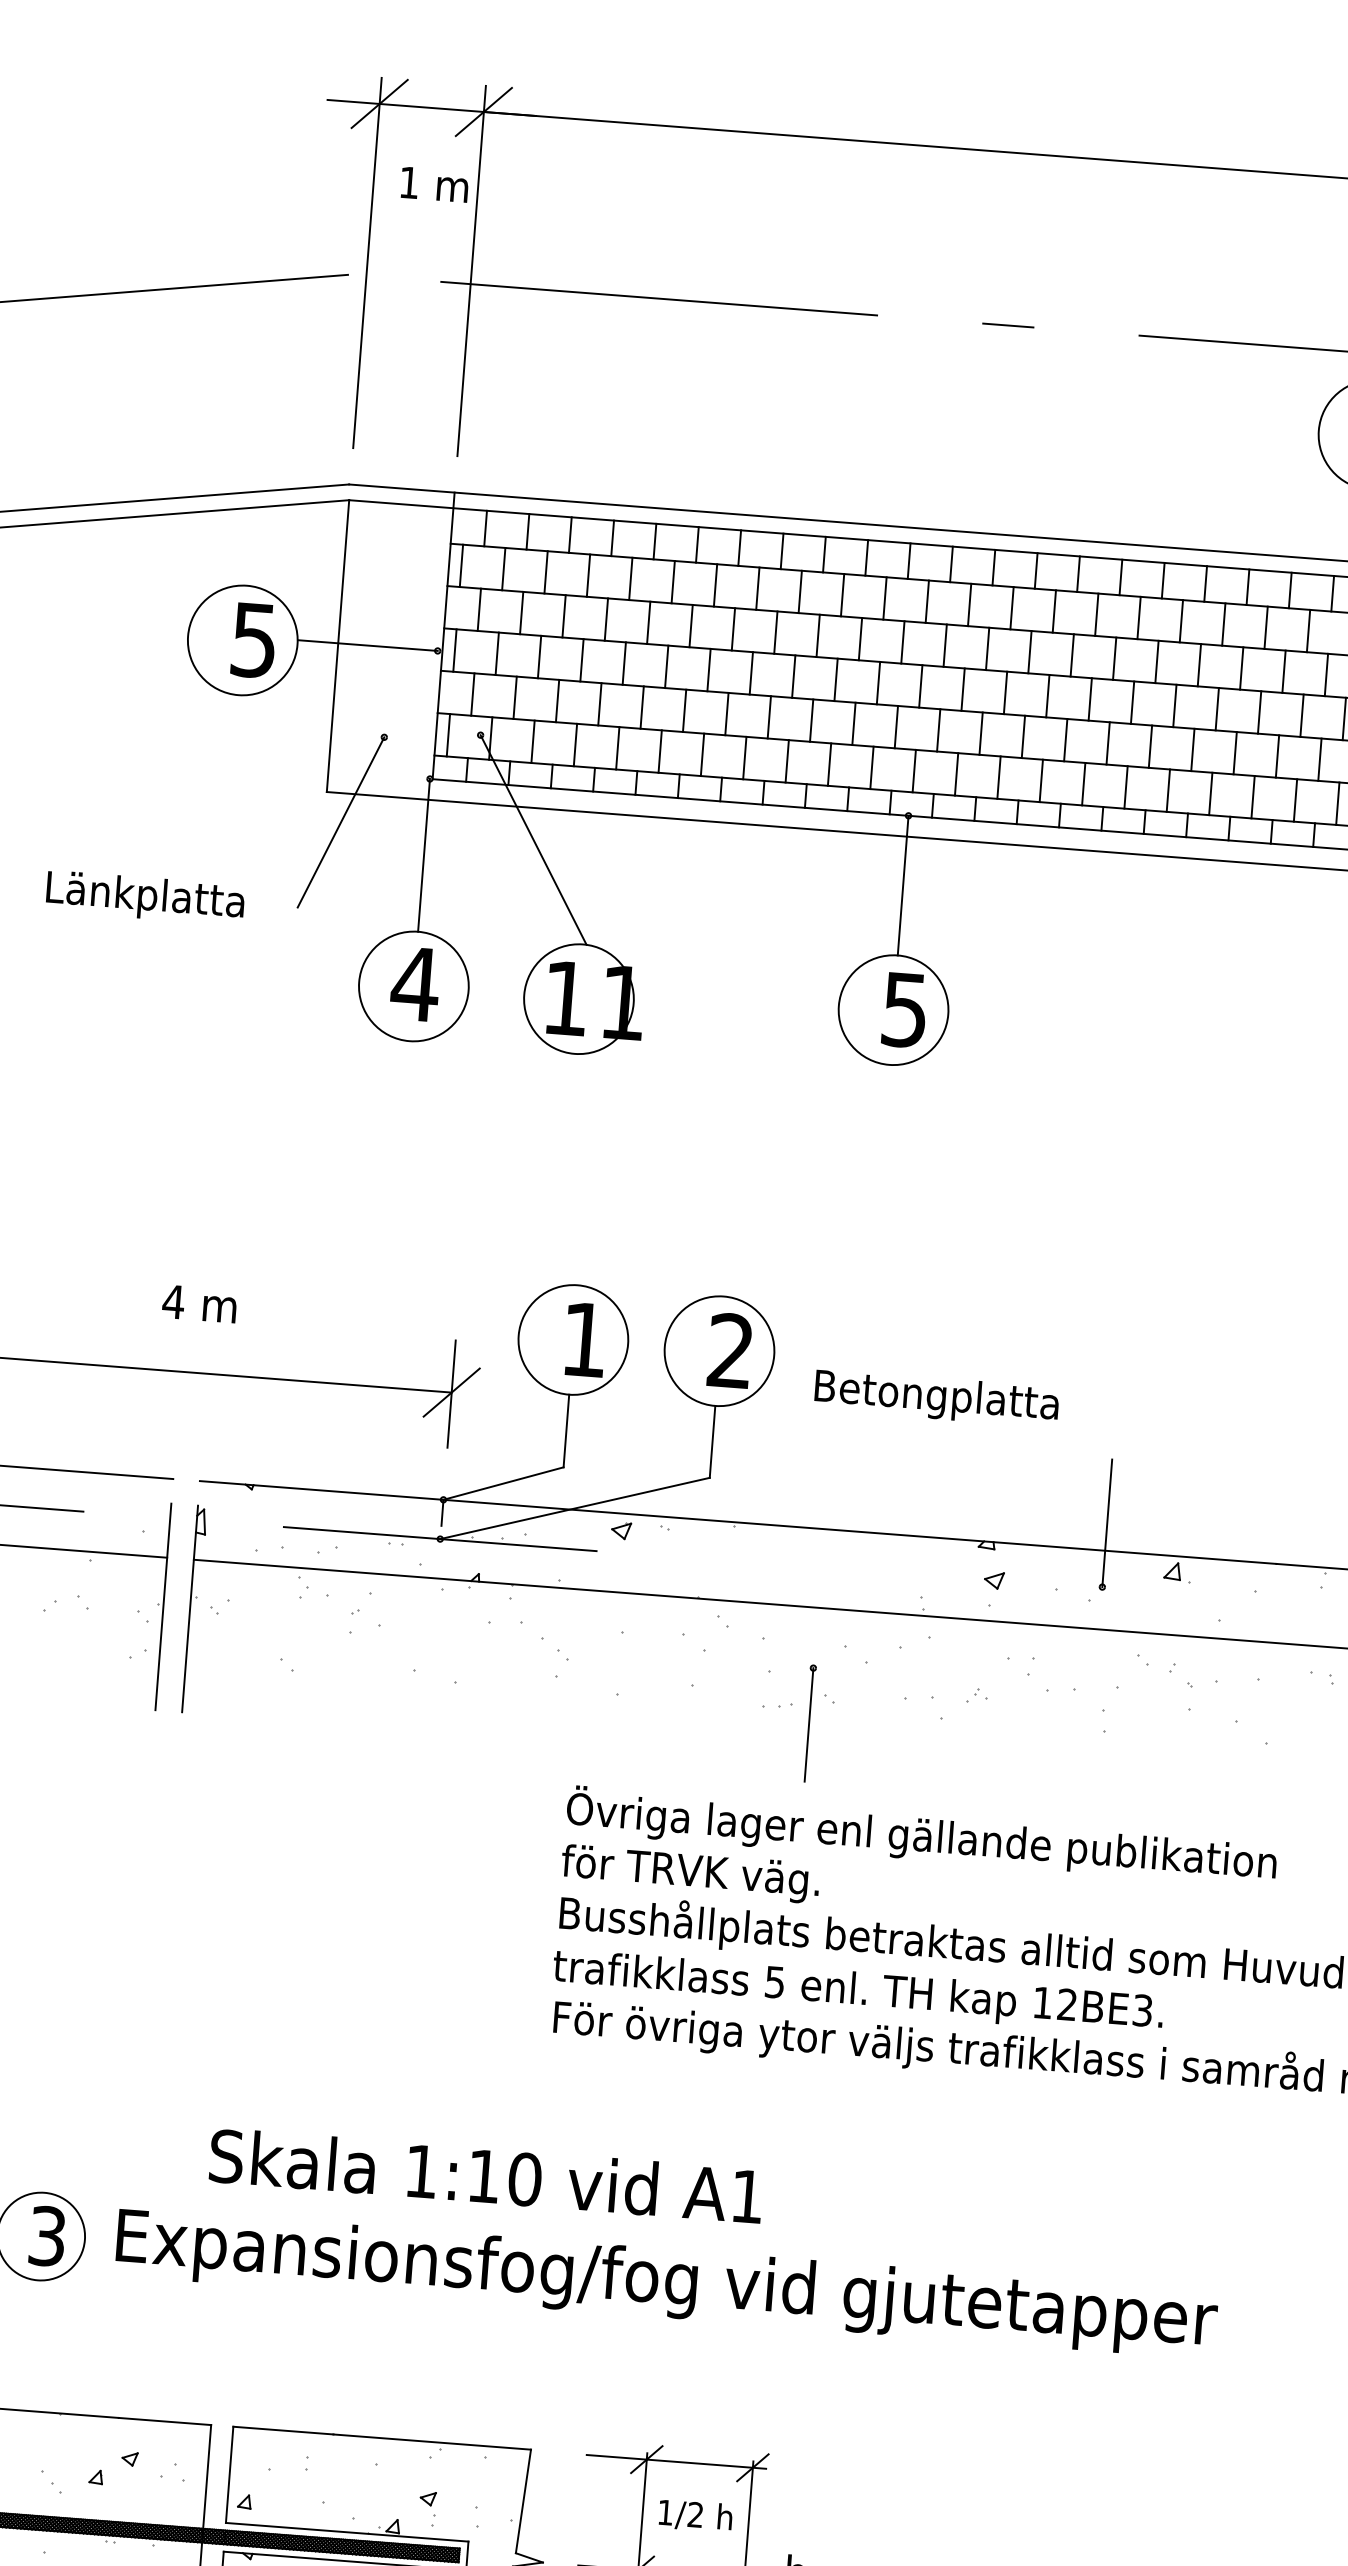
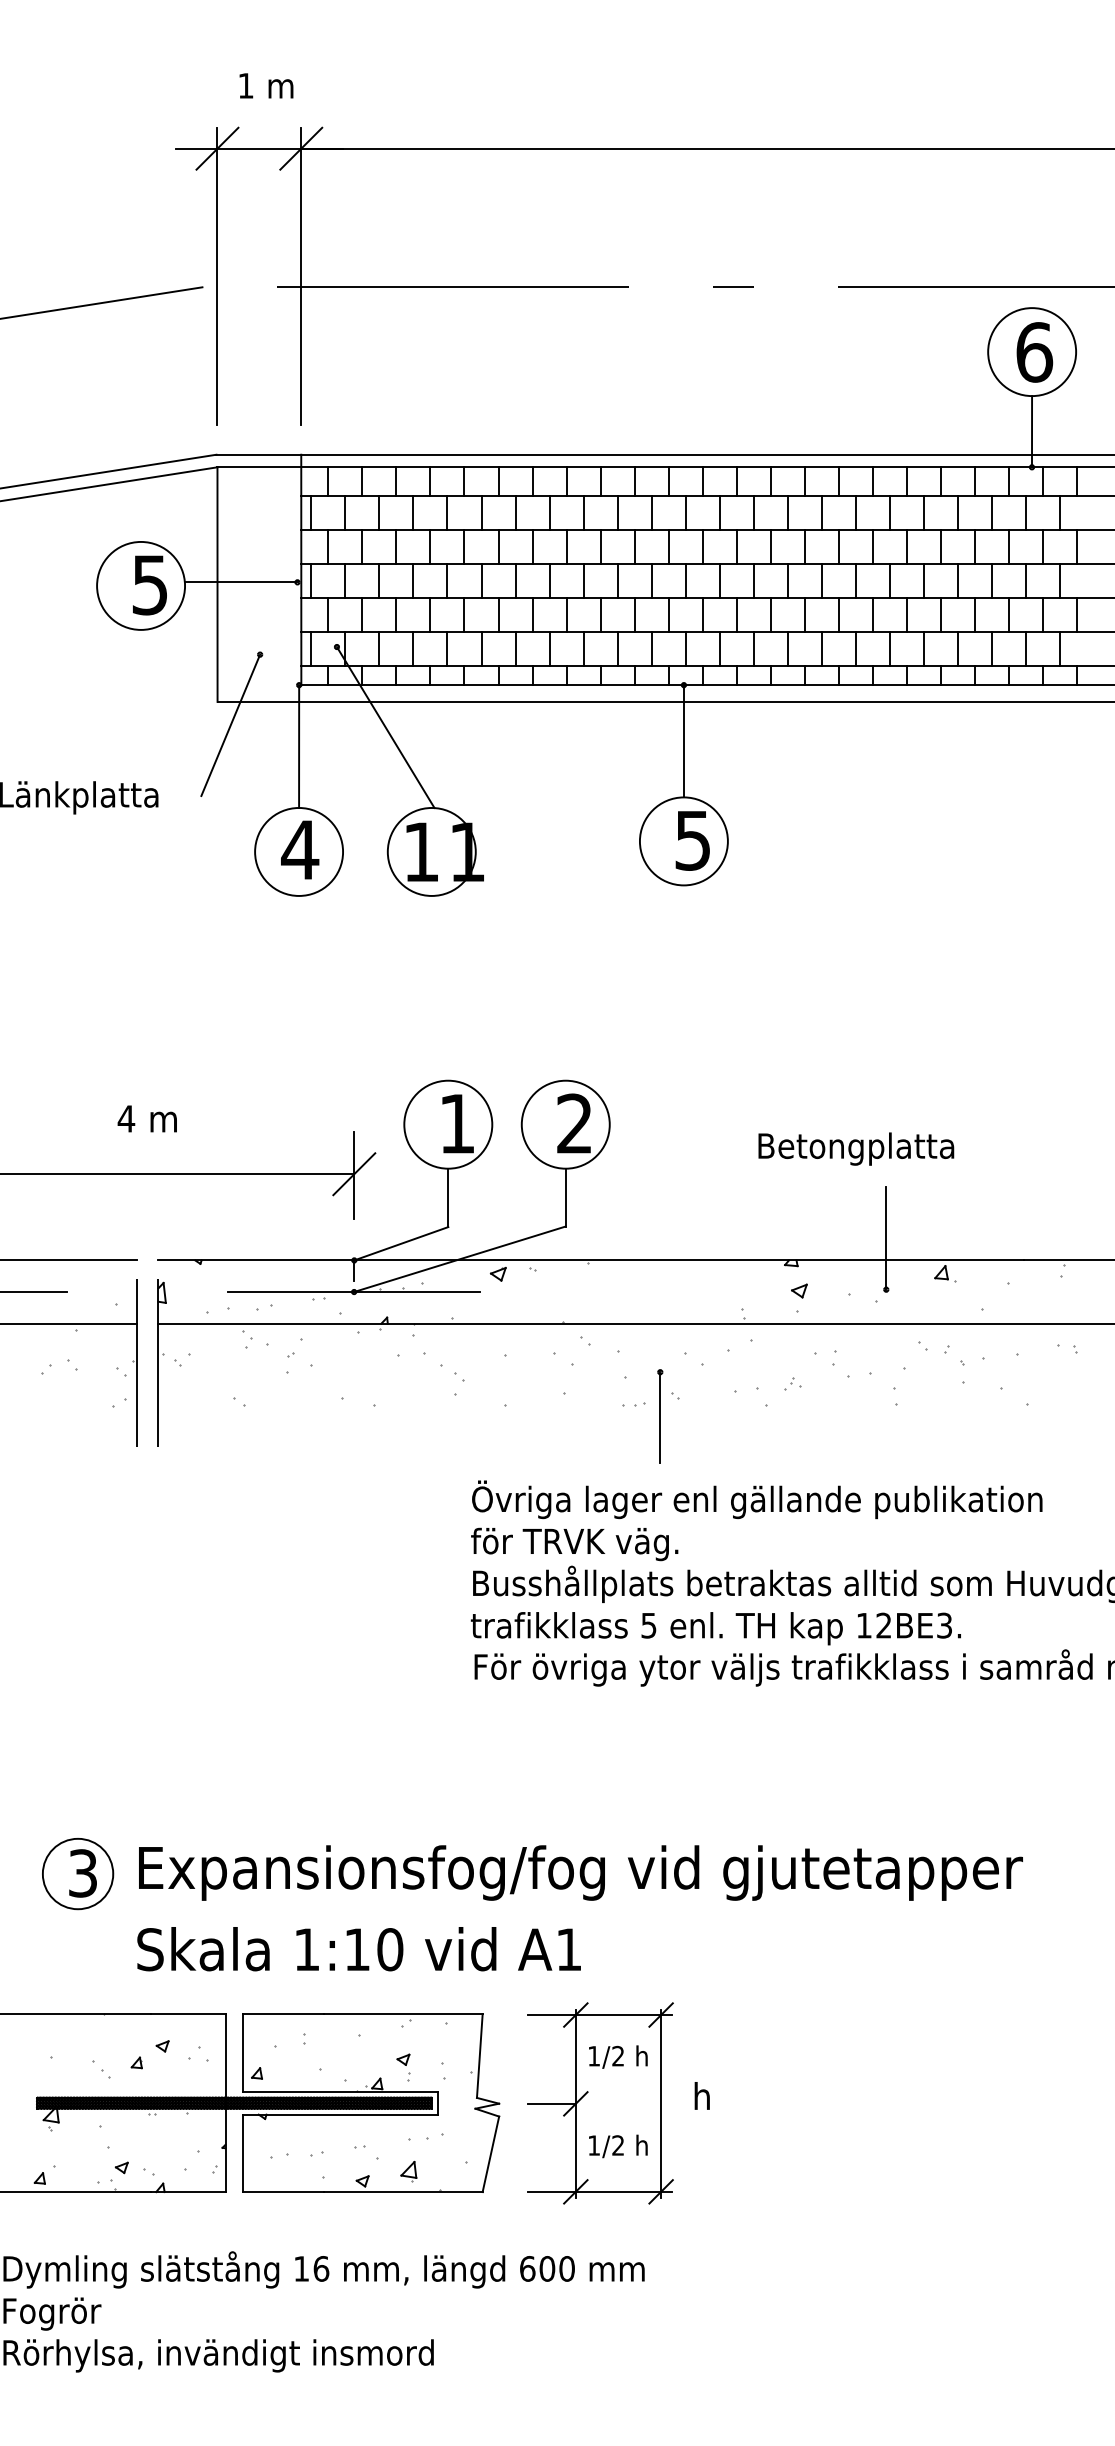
text: (434, 184) -> (266, 85), moved
text: (937, 1397) -> (856, 1148), moved
text: (485, 2176) -> (358, 1949), moved

